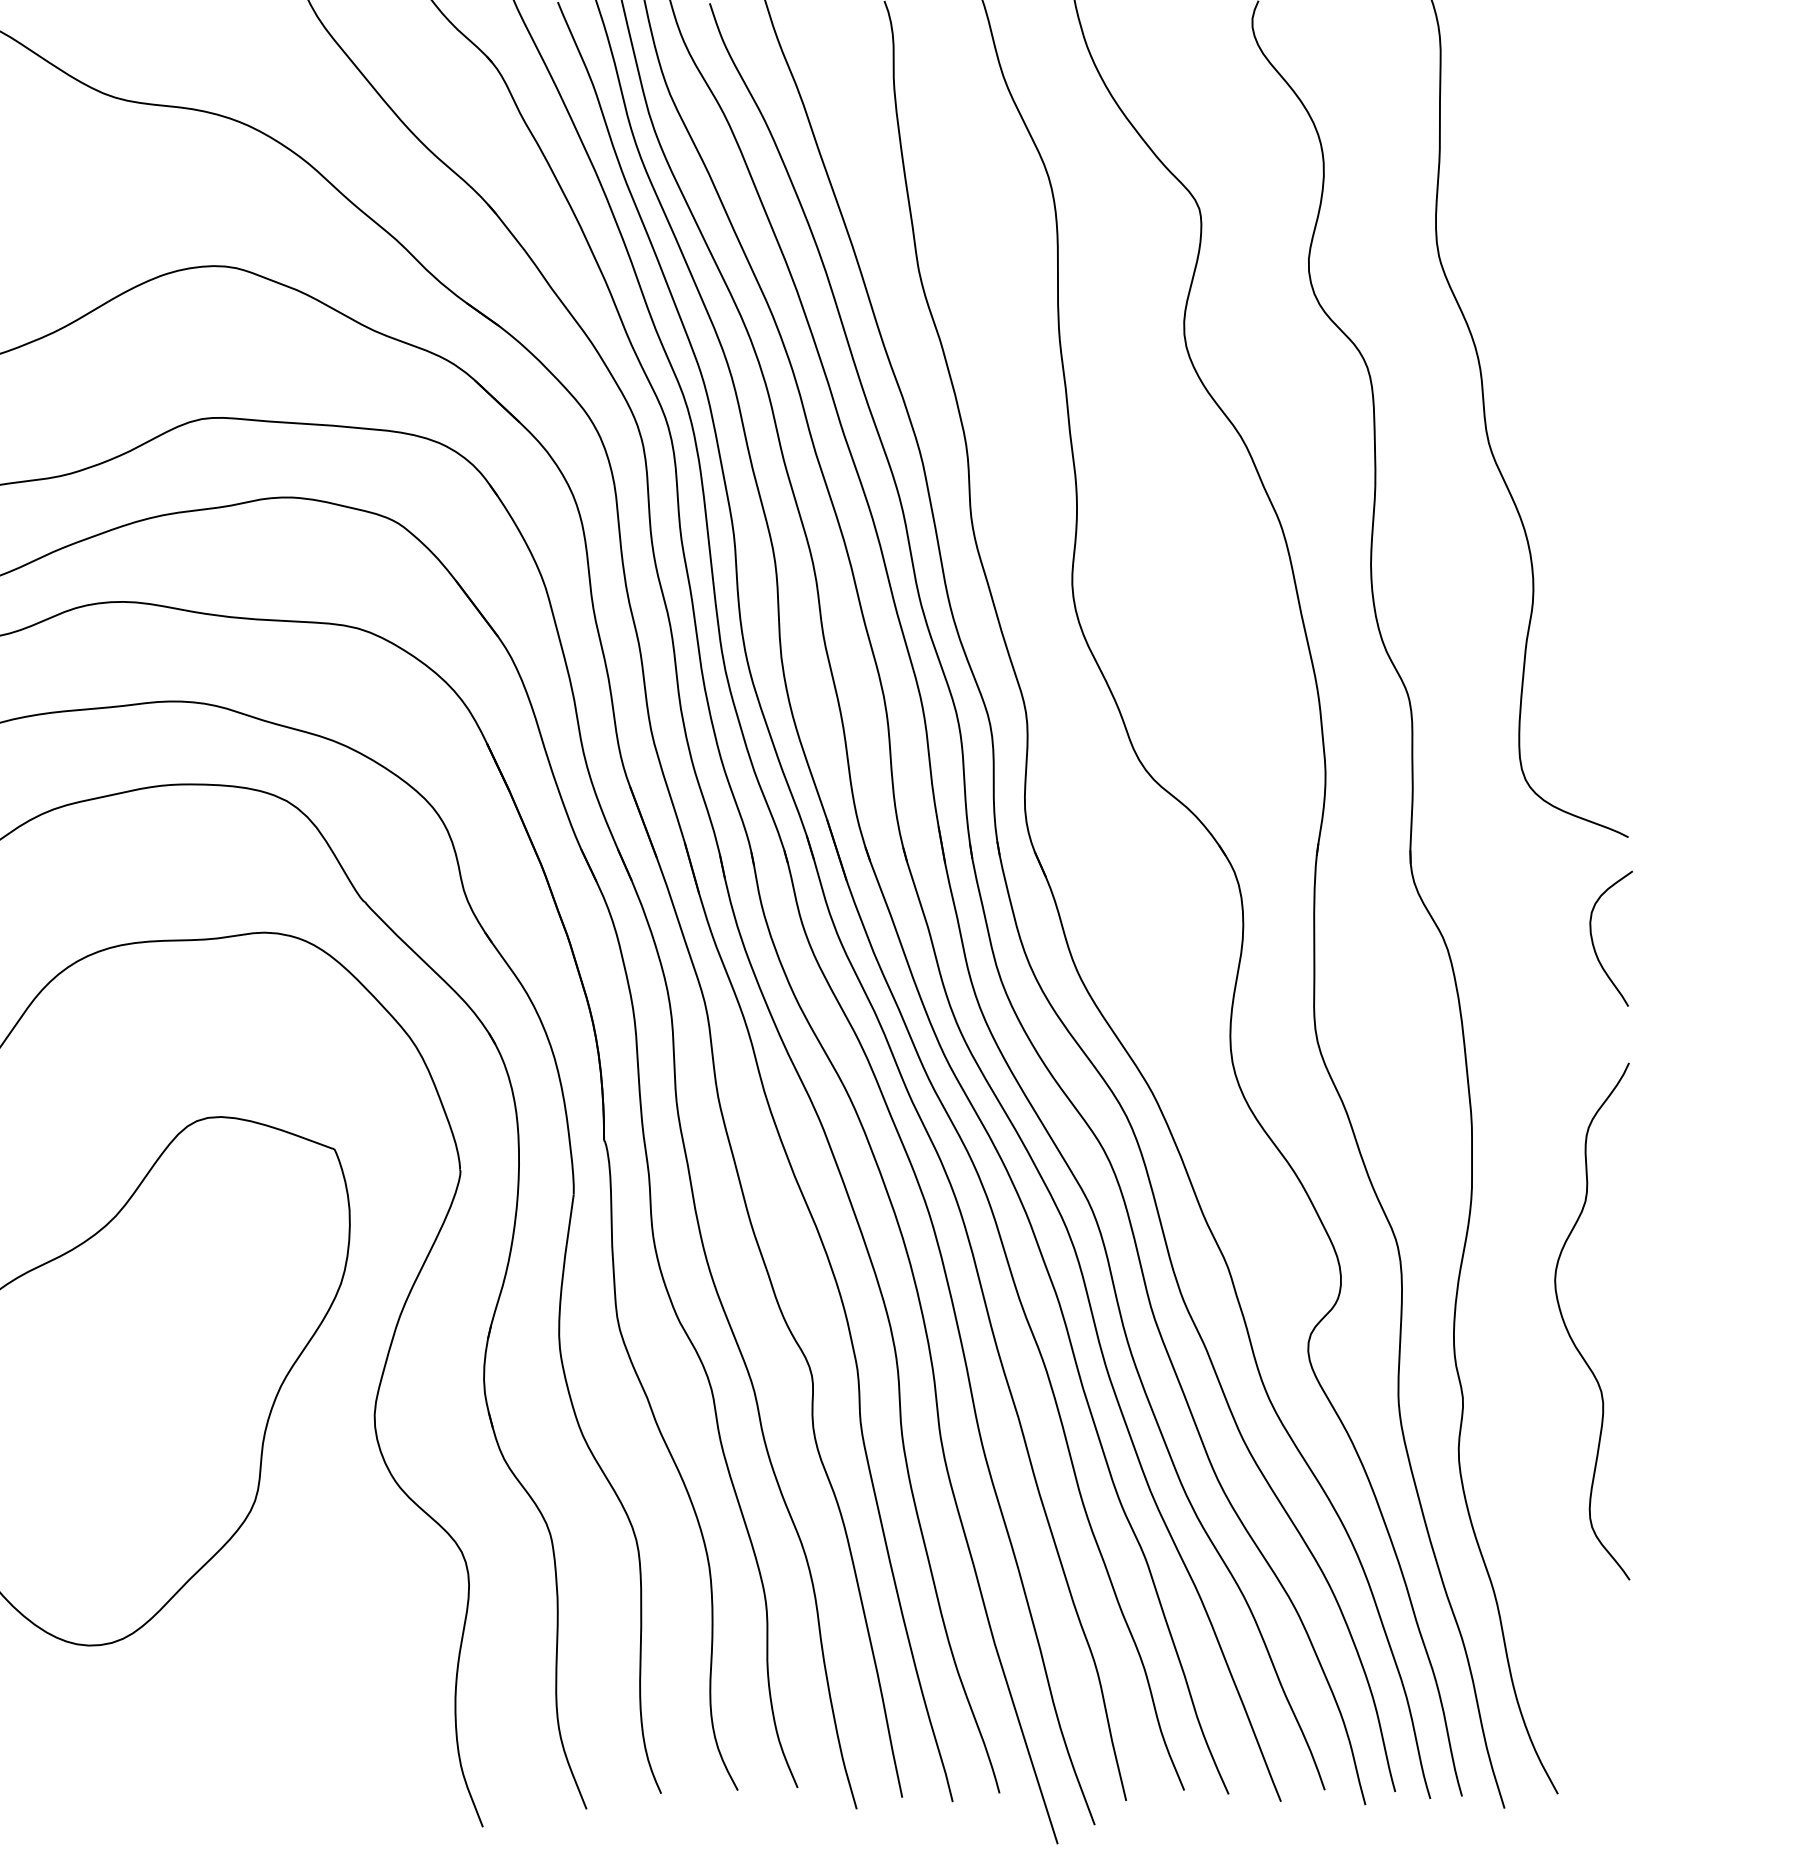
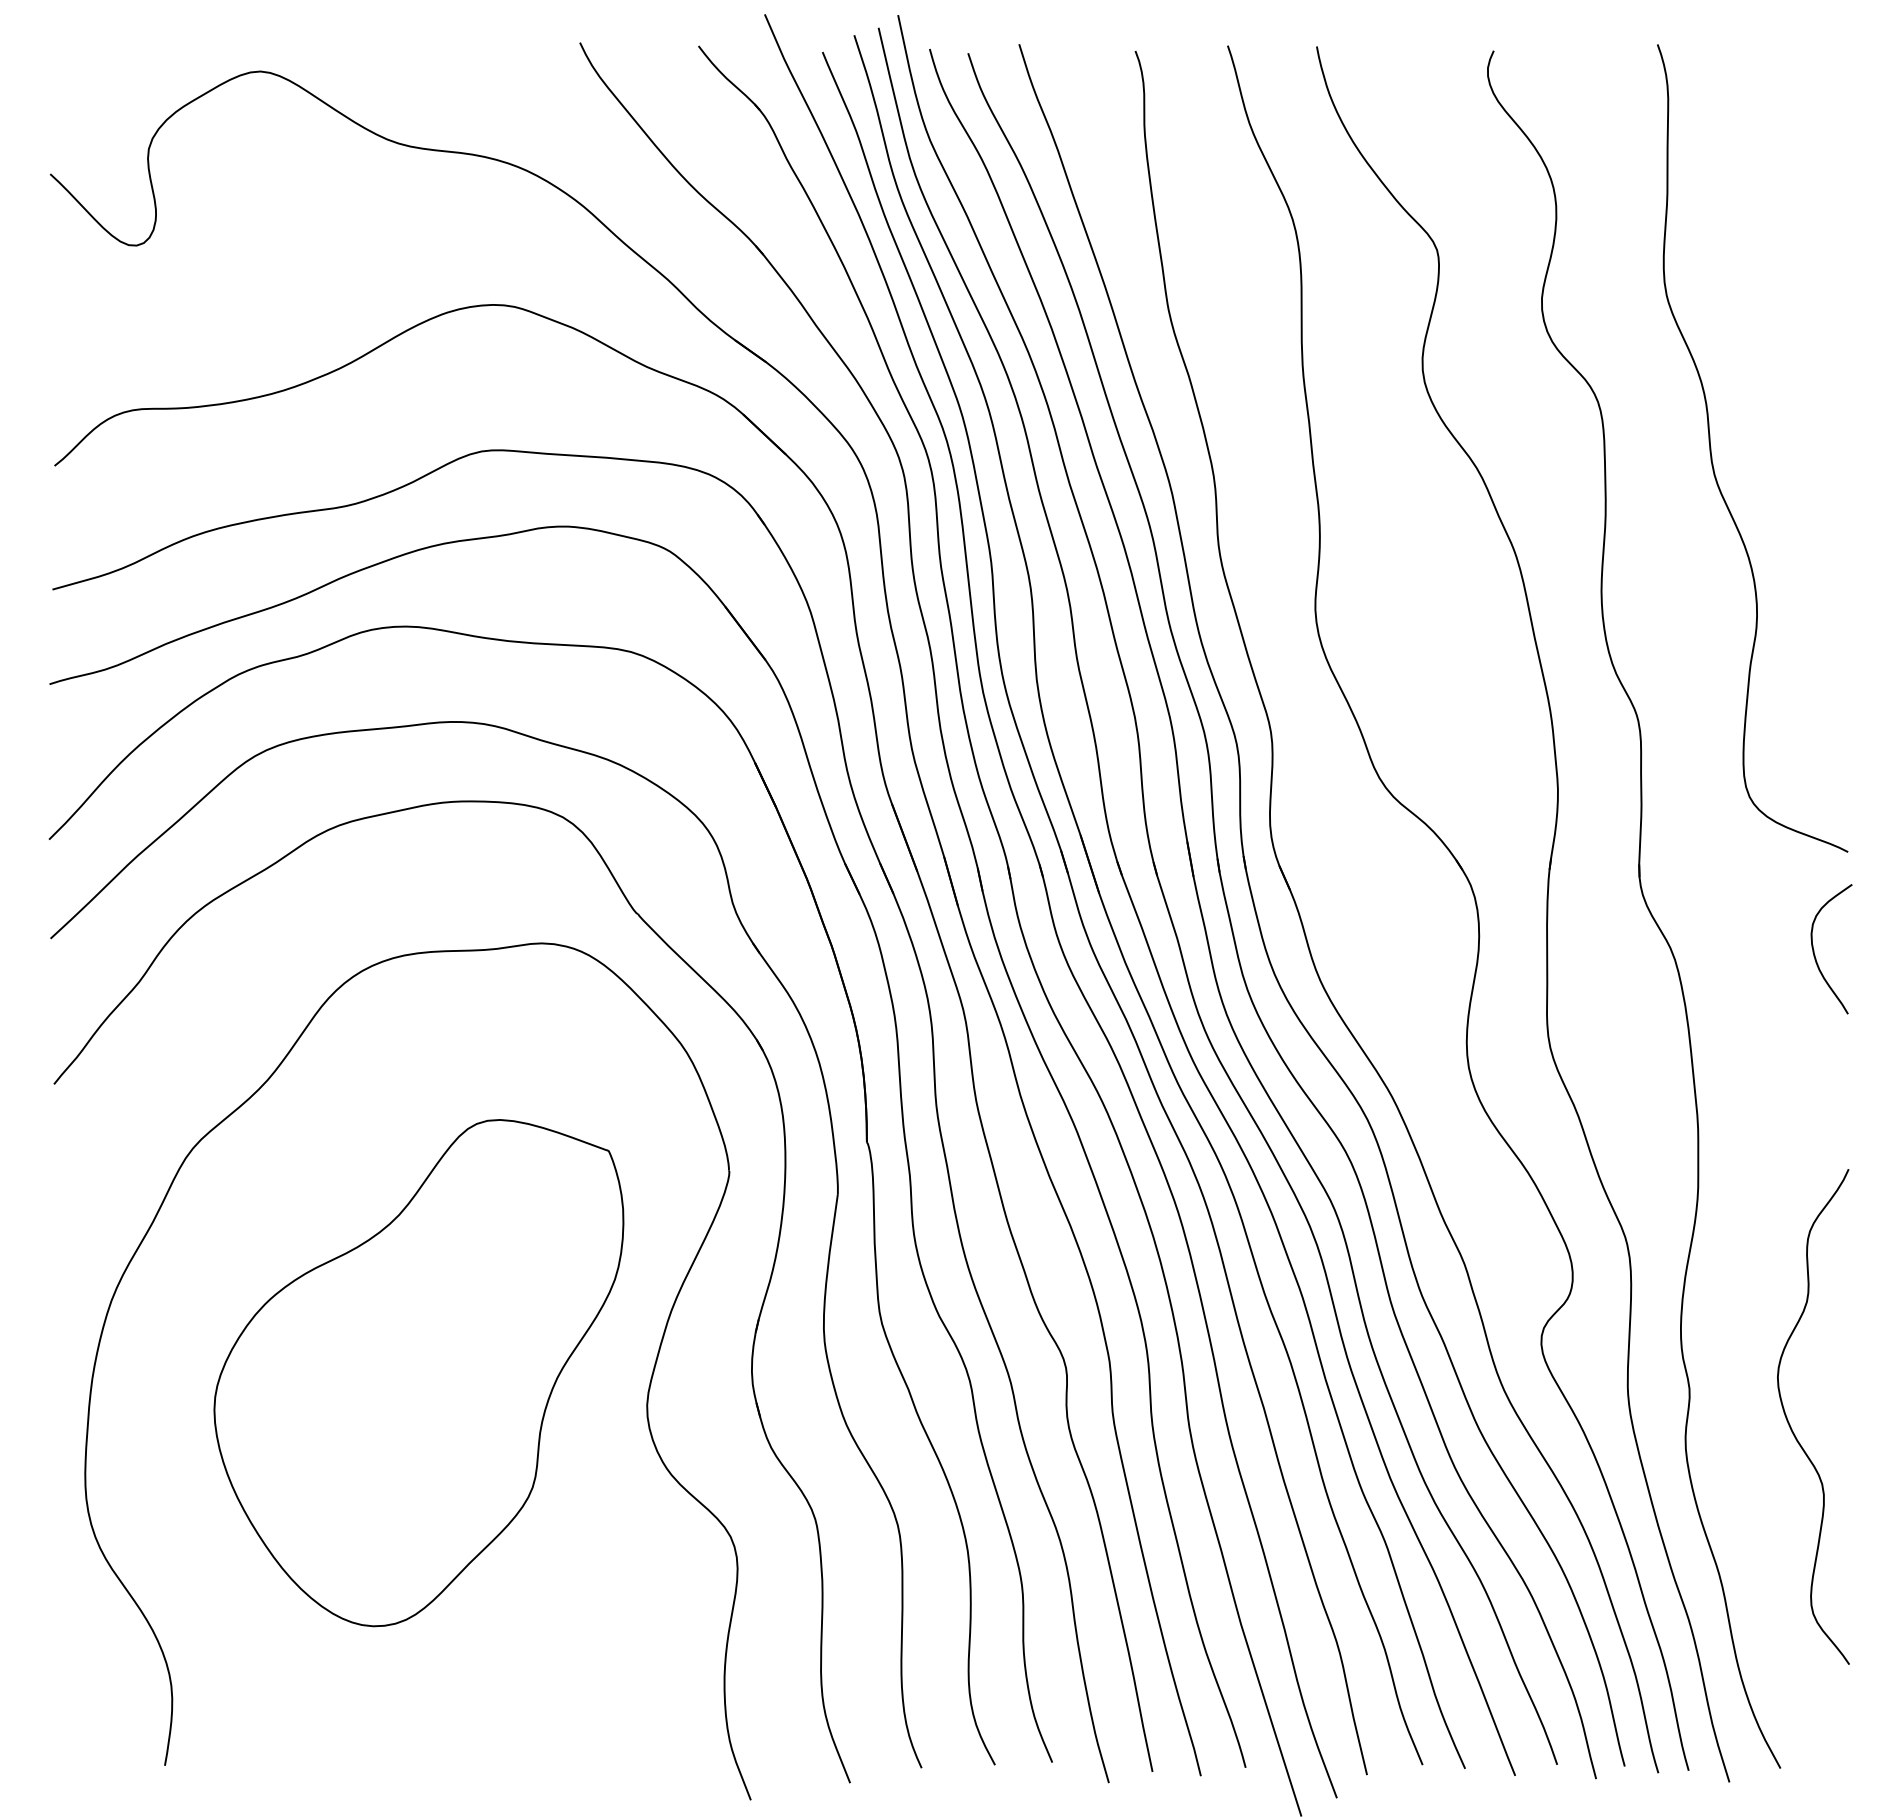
curve: (1569, 1331) -> (1791, 1426), moved

